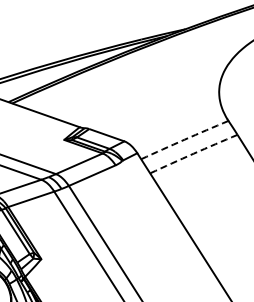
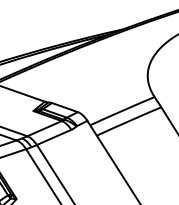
arc: (184, 139) -> (122, 110), dashed -> solid
arc: (193, 153) -> (128, 121), dashed -> solid

